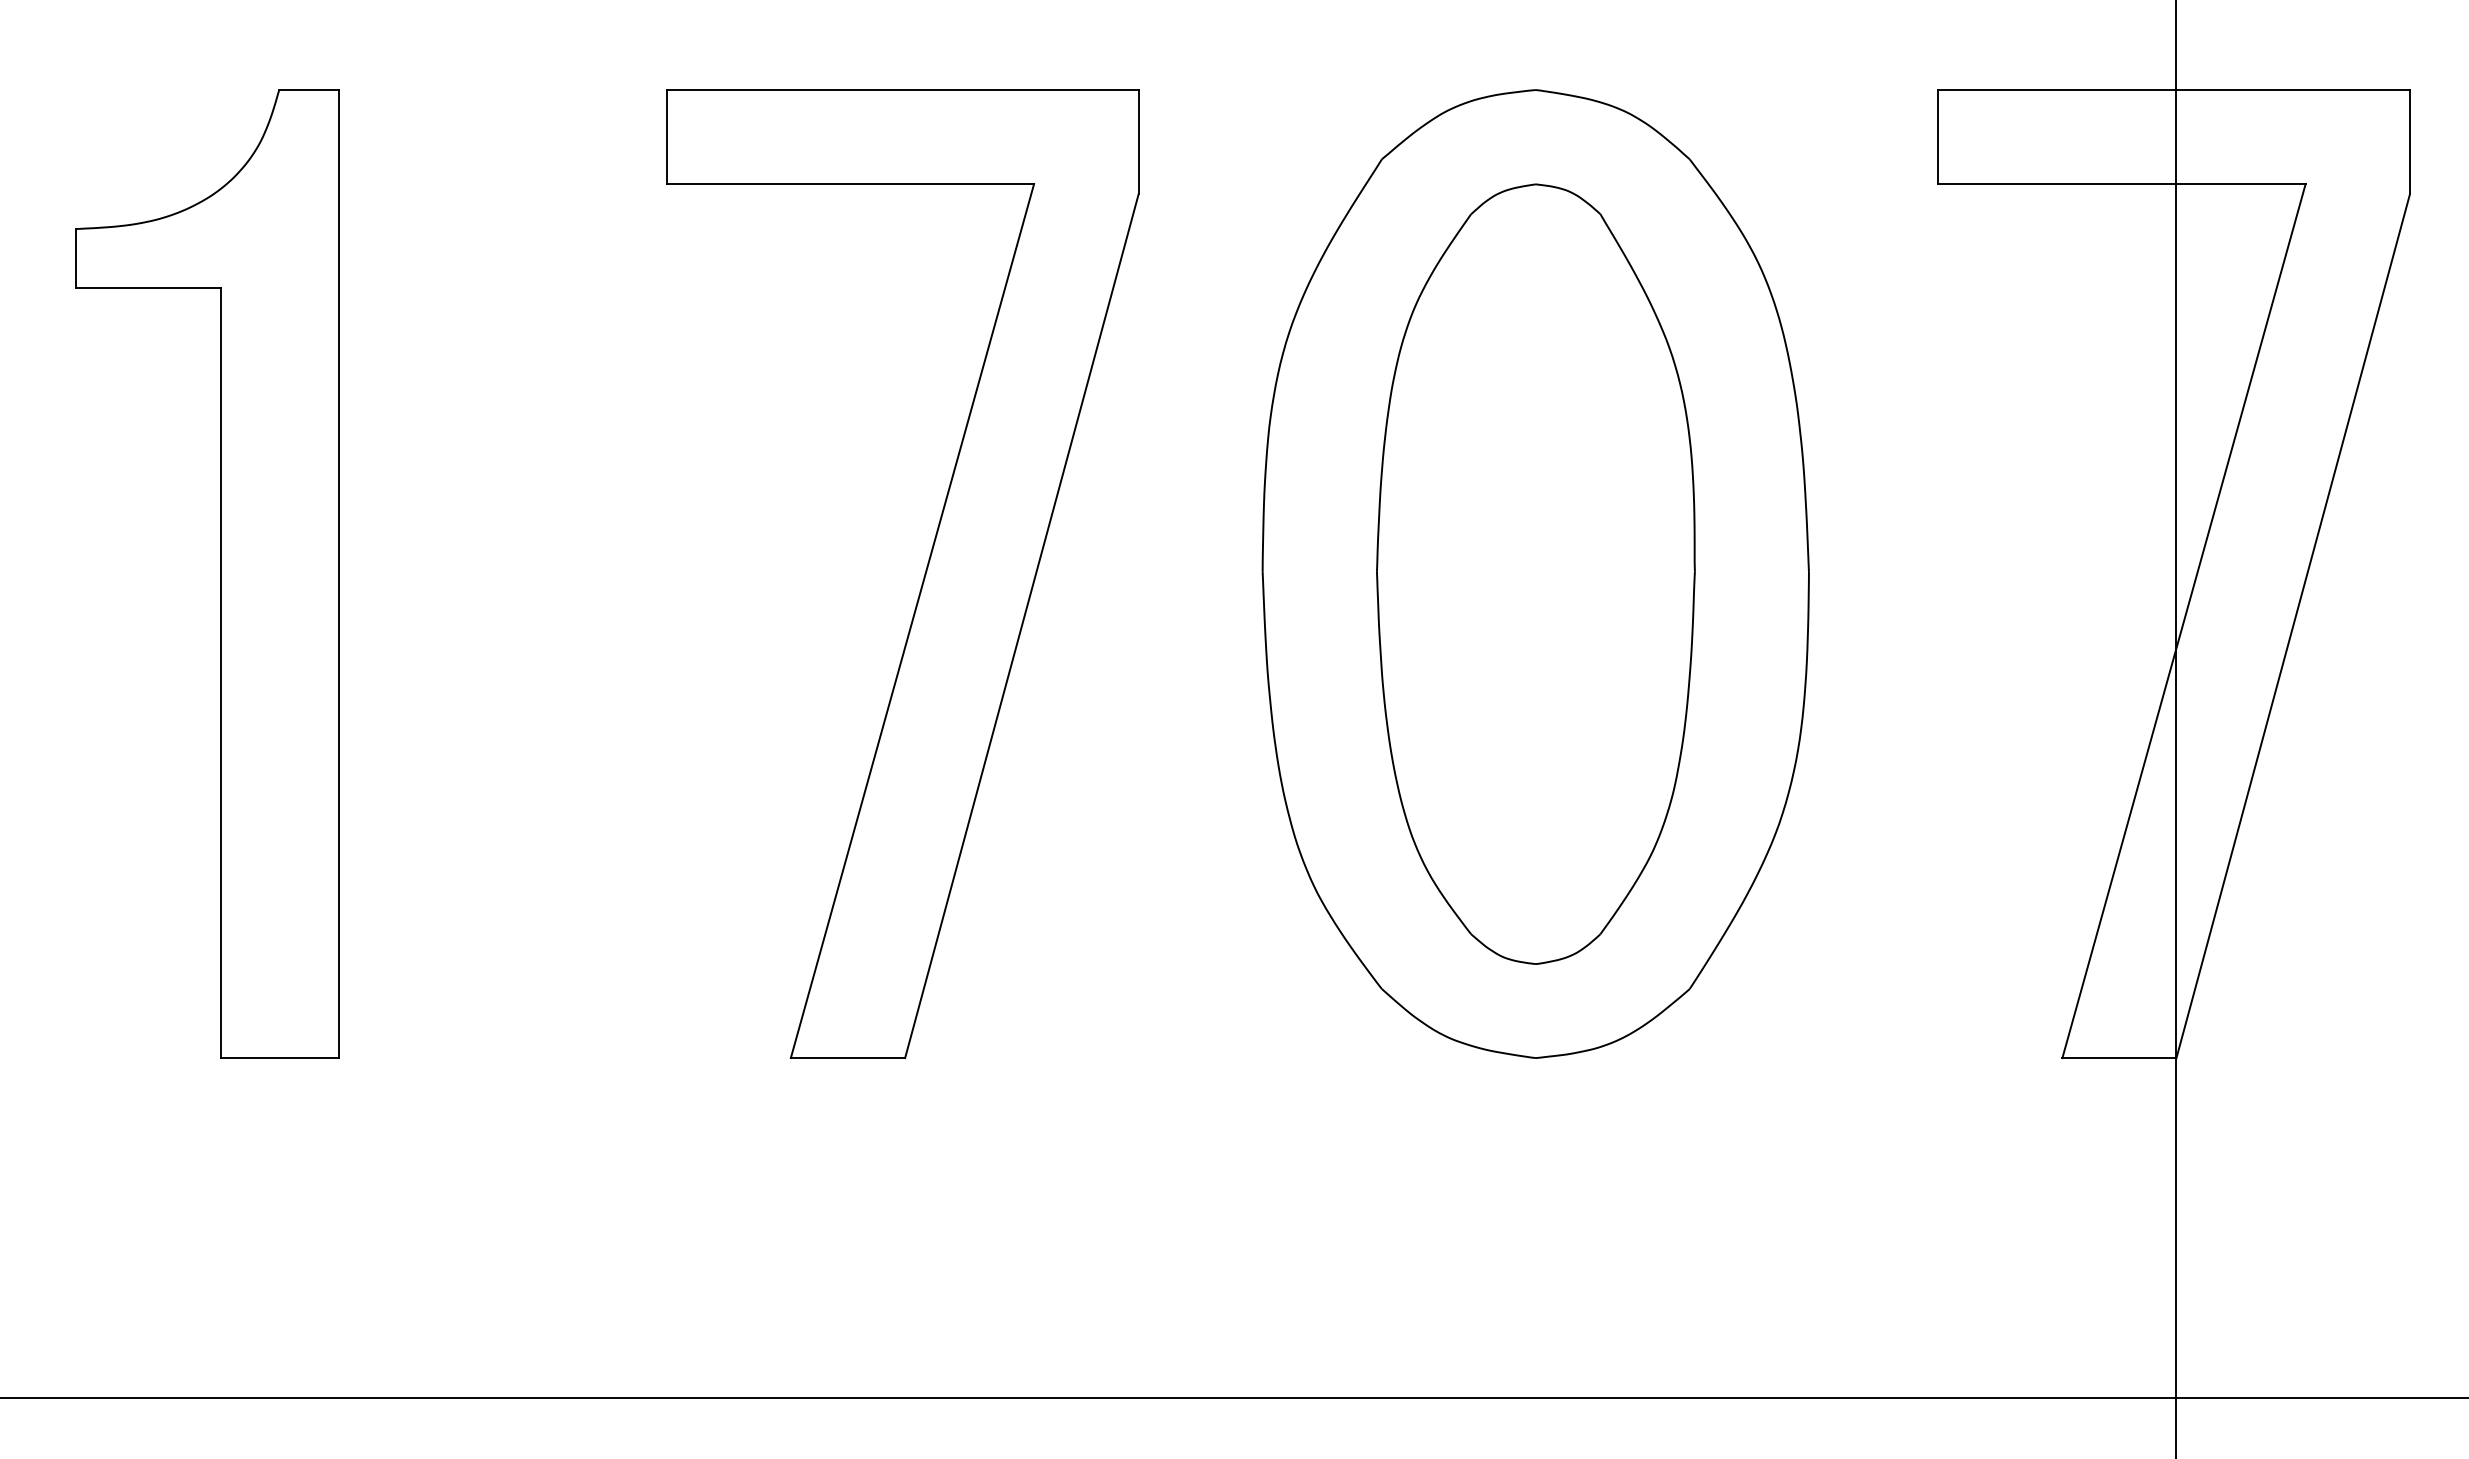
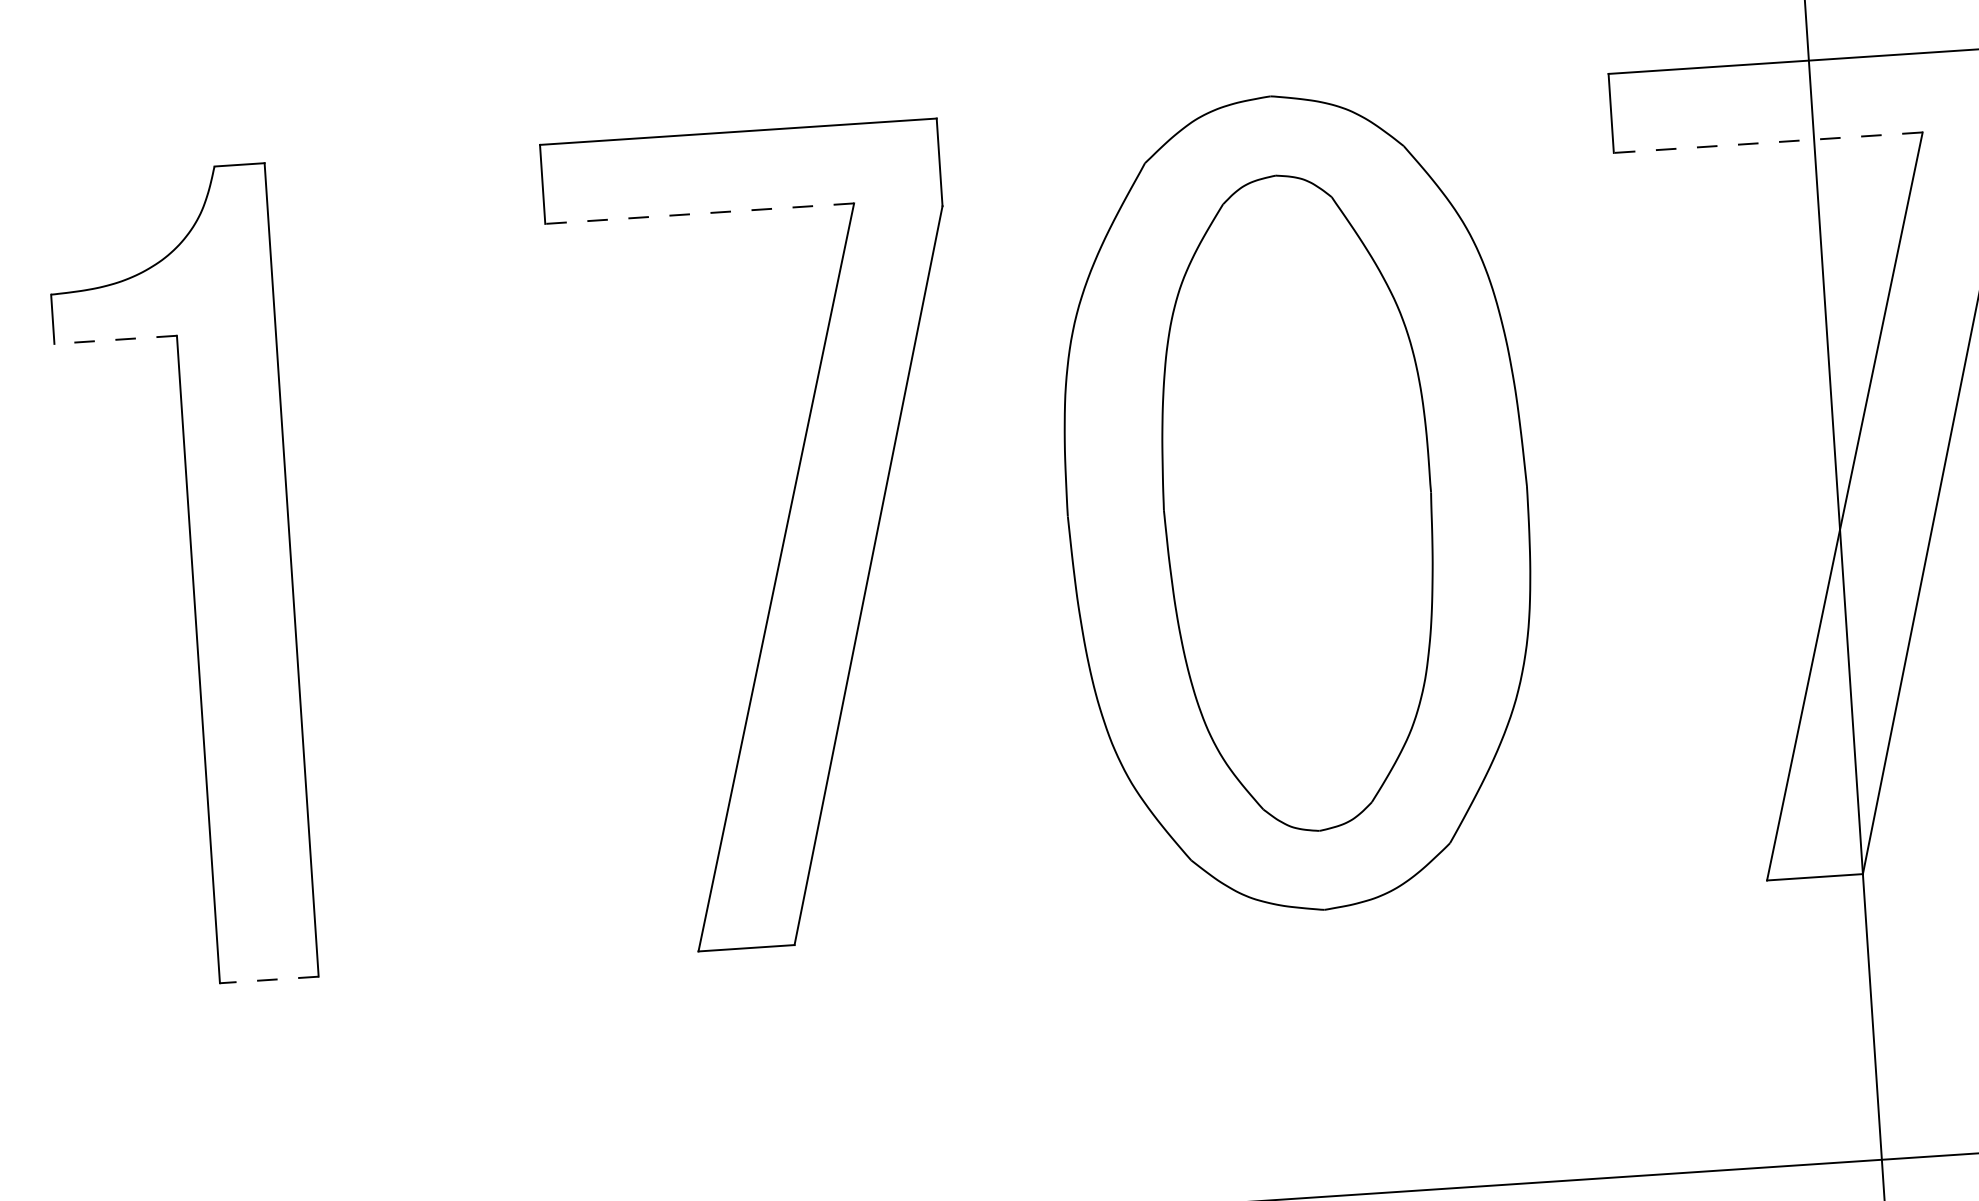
line: (850, 184) -> (699, 214), solid -> dashed
line: (2121, 184) -> (1767, 143), solid -> dashed
line: (148, 287) -> (115, 339), solid -> dashed
line: (280, 1058) -> (269, 980), solid -> dashed

